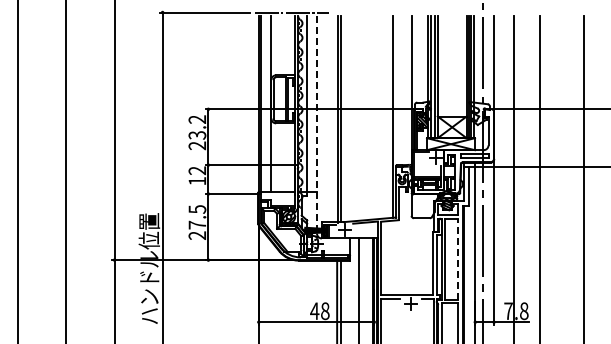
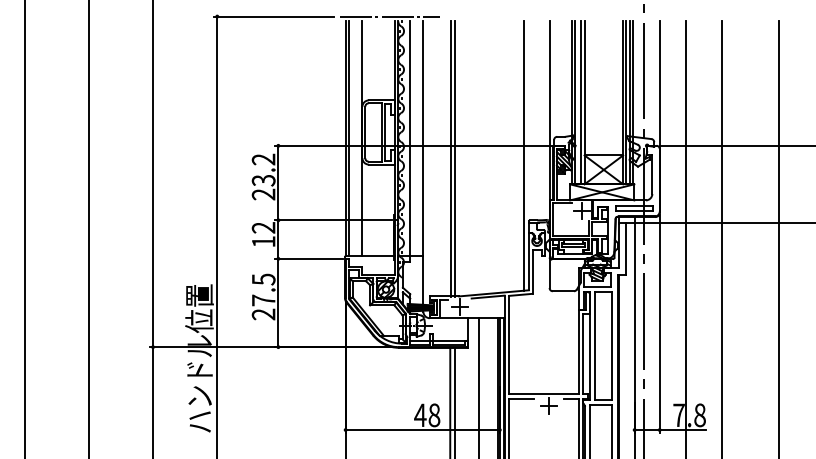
line: (317, 124) -> (424, 166), dashed -> solid
line: (458, 259) -> (612, 346), dashed -> solid

